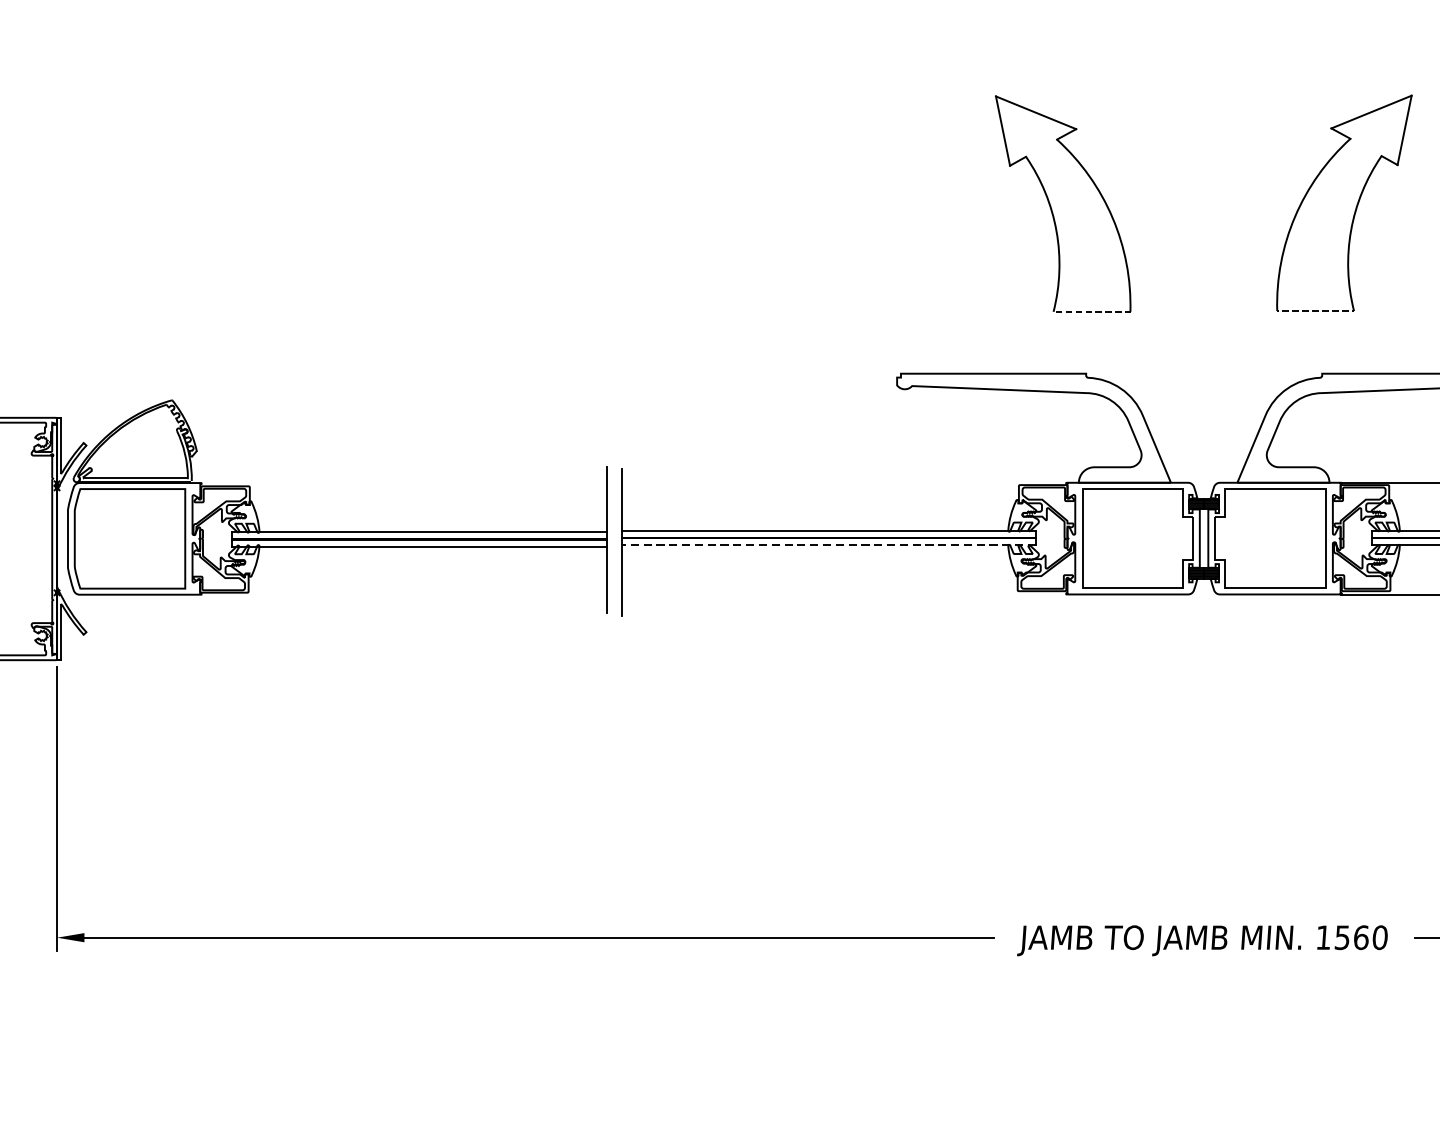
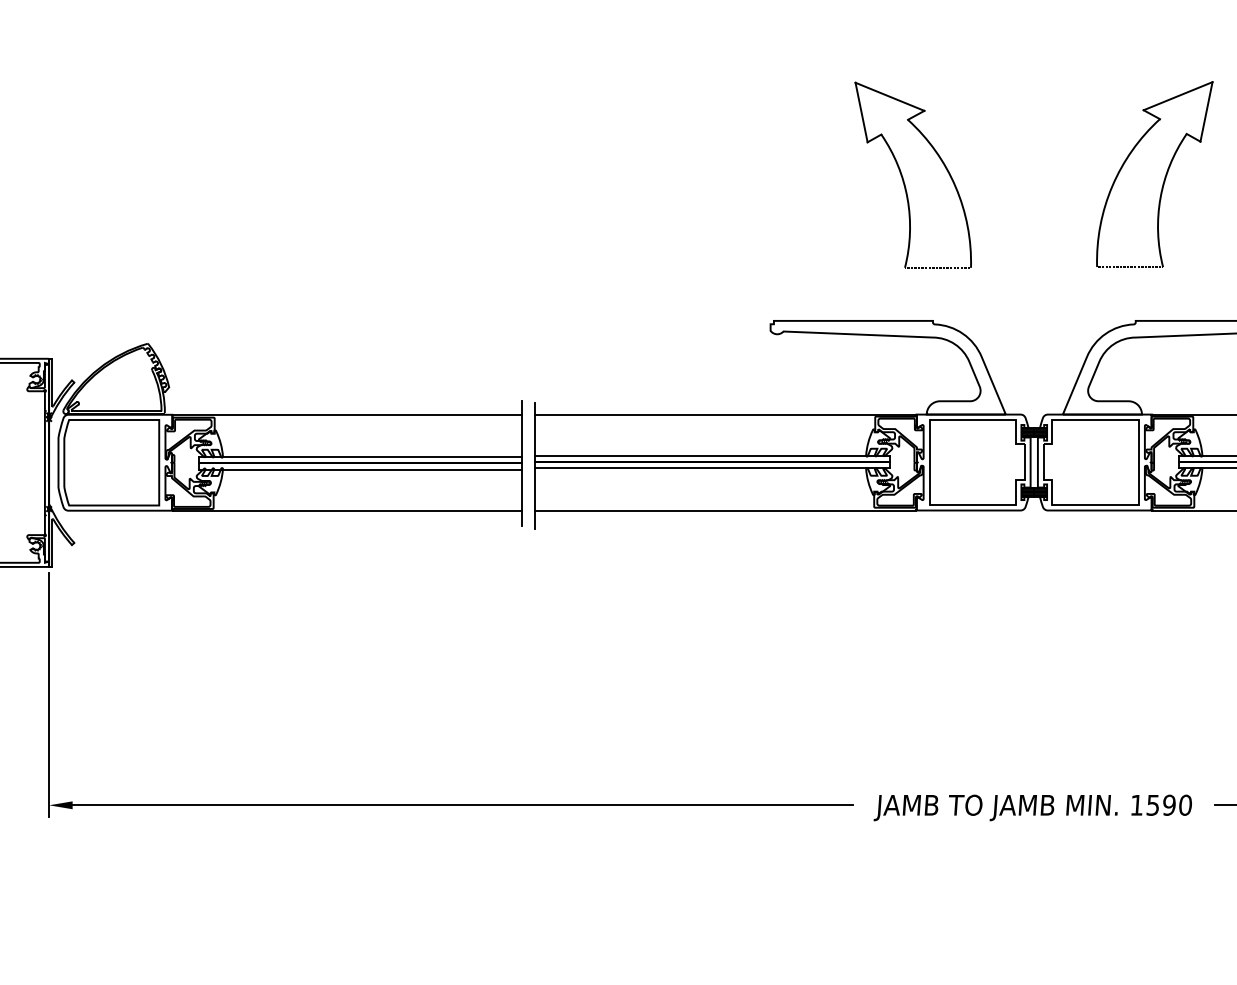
line: (403, 482) -> (346, 414), added
line: (844, 482) -> (725, 414), added
line: (829, 545) -> (712, 468), dashed -> solid
line: (403, 594) -> (346, 510), added
line: (844, 594) -> (725, 510), added
text: (1361, 936) -> (1169, 804), 1560 -> 1590

